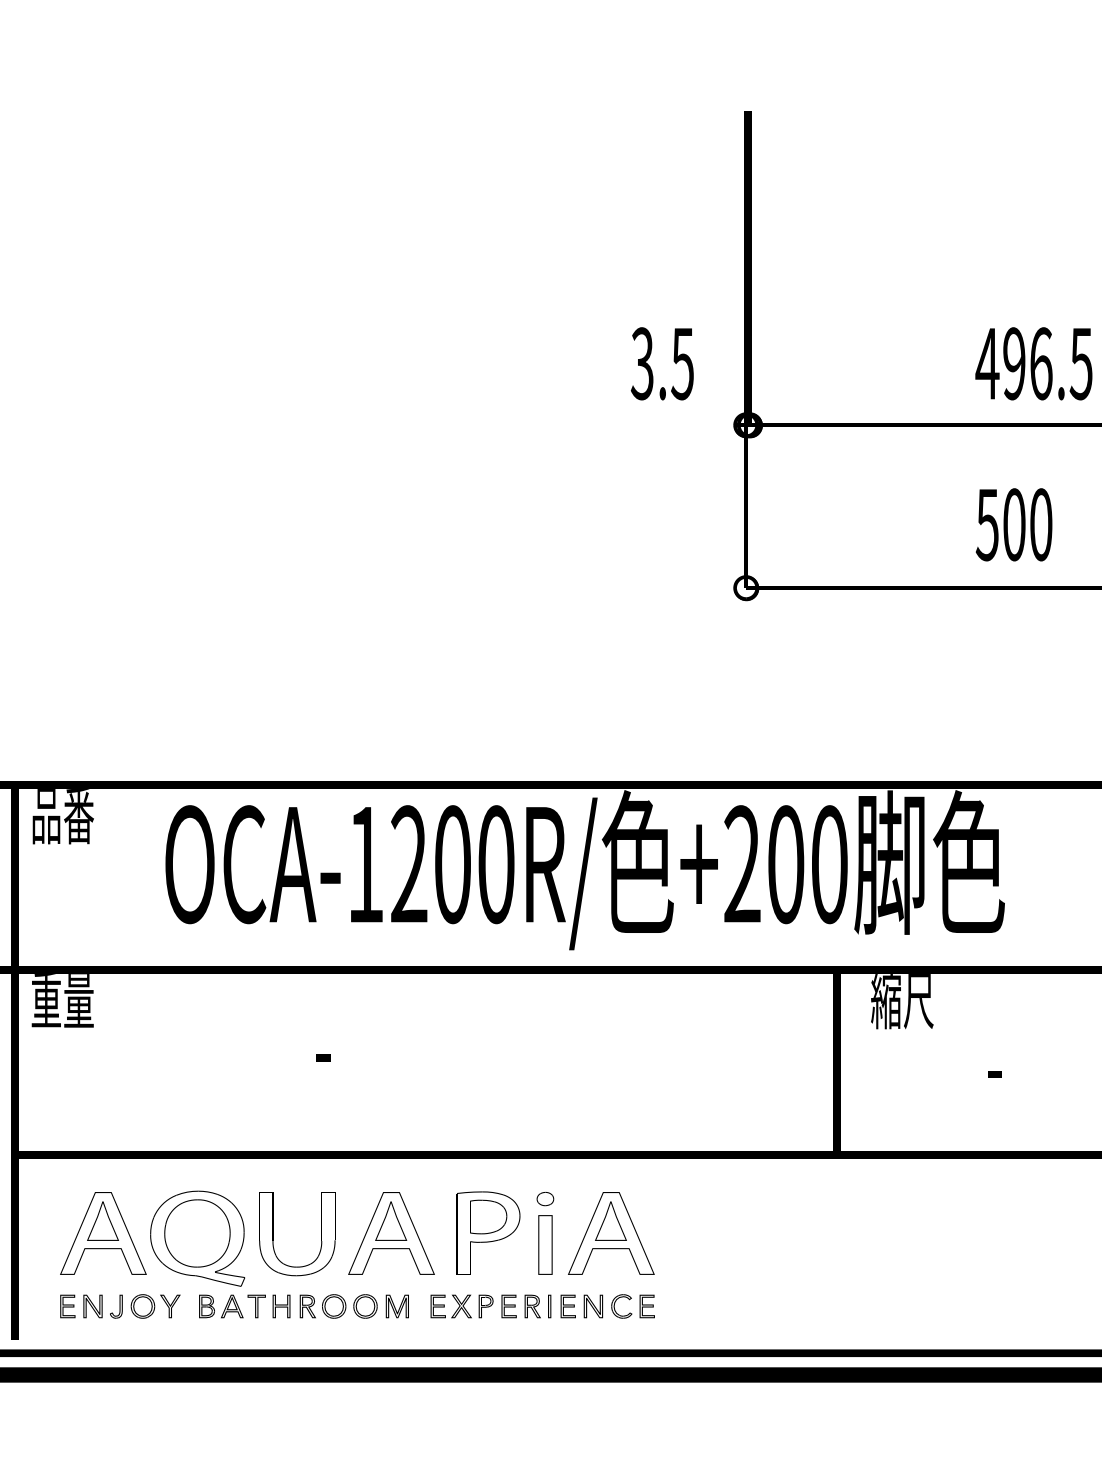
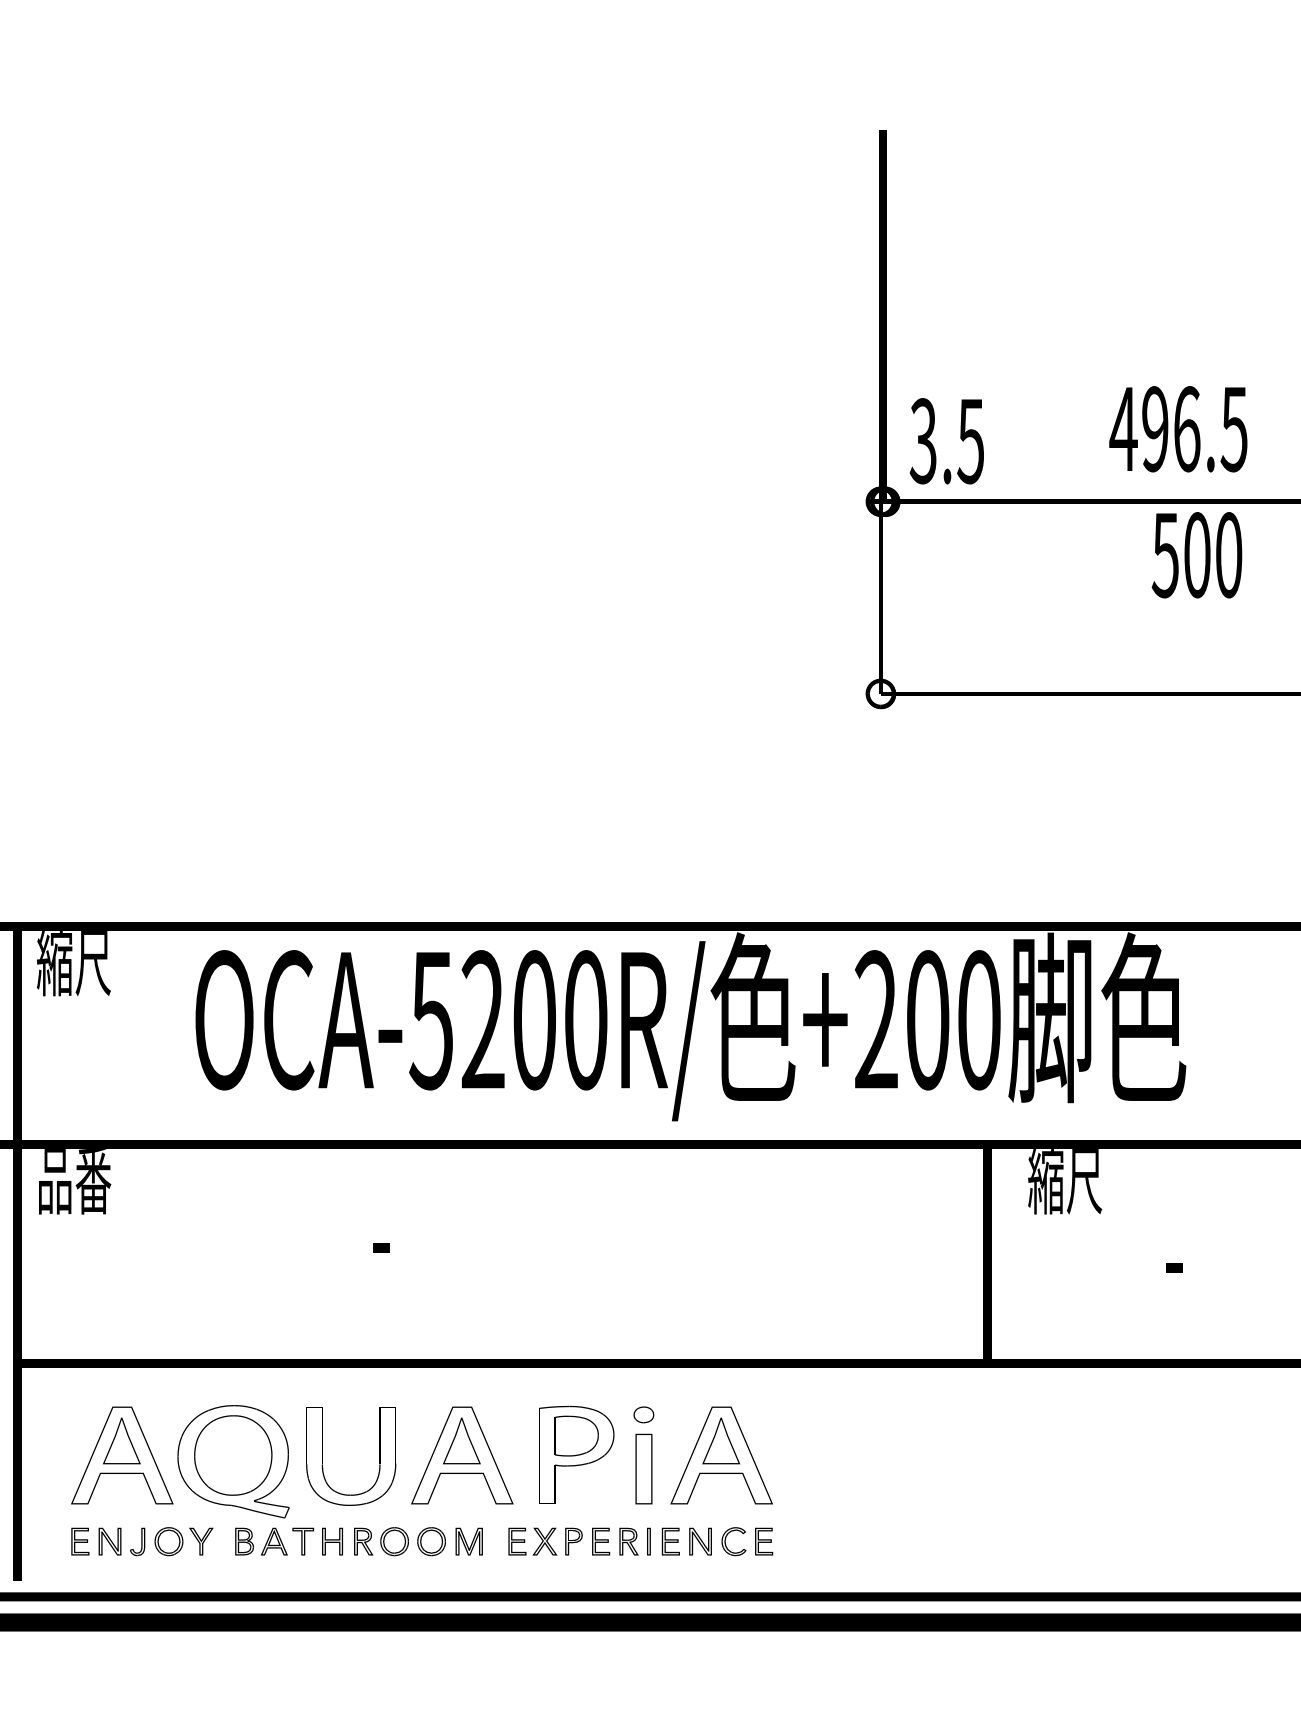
text: (662, 364) -> (946, 441), moved
text: (1034, 364) -> (1178, 429), moved
text: (1013, 525) -> (1196, 555), moved
text: (62, 816) -> (73, 963), 品番 -> 縮尺
text: (364, 865) -> (430, 1021), OCA-1200R/ -> OCA-5200R/
text: (62, 1001) -> (74, 1181), 重量 -> 品番

